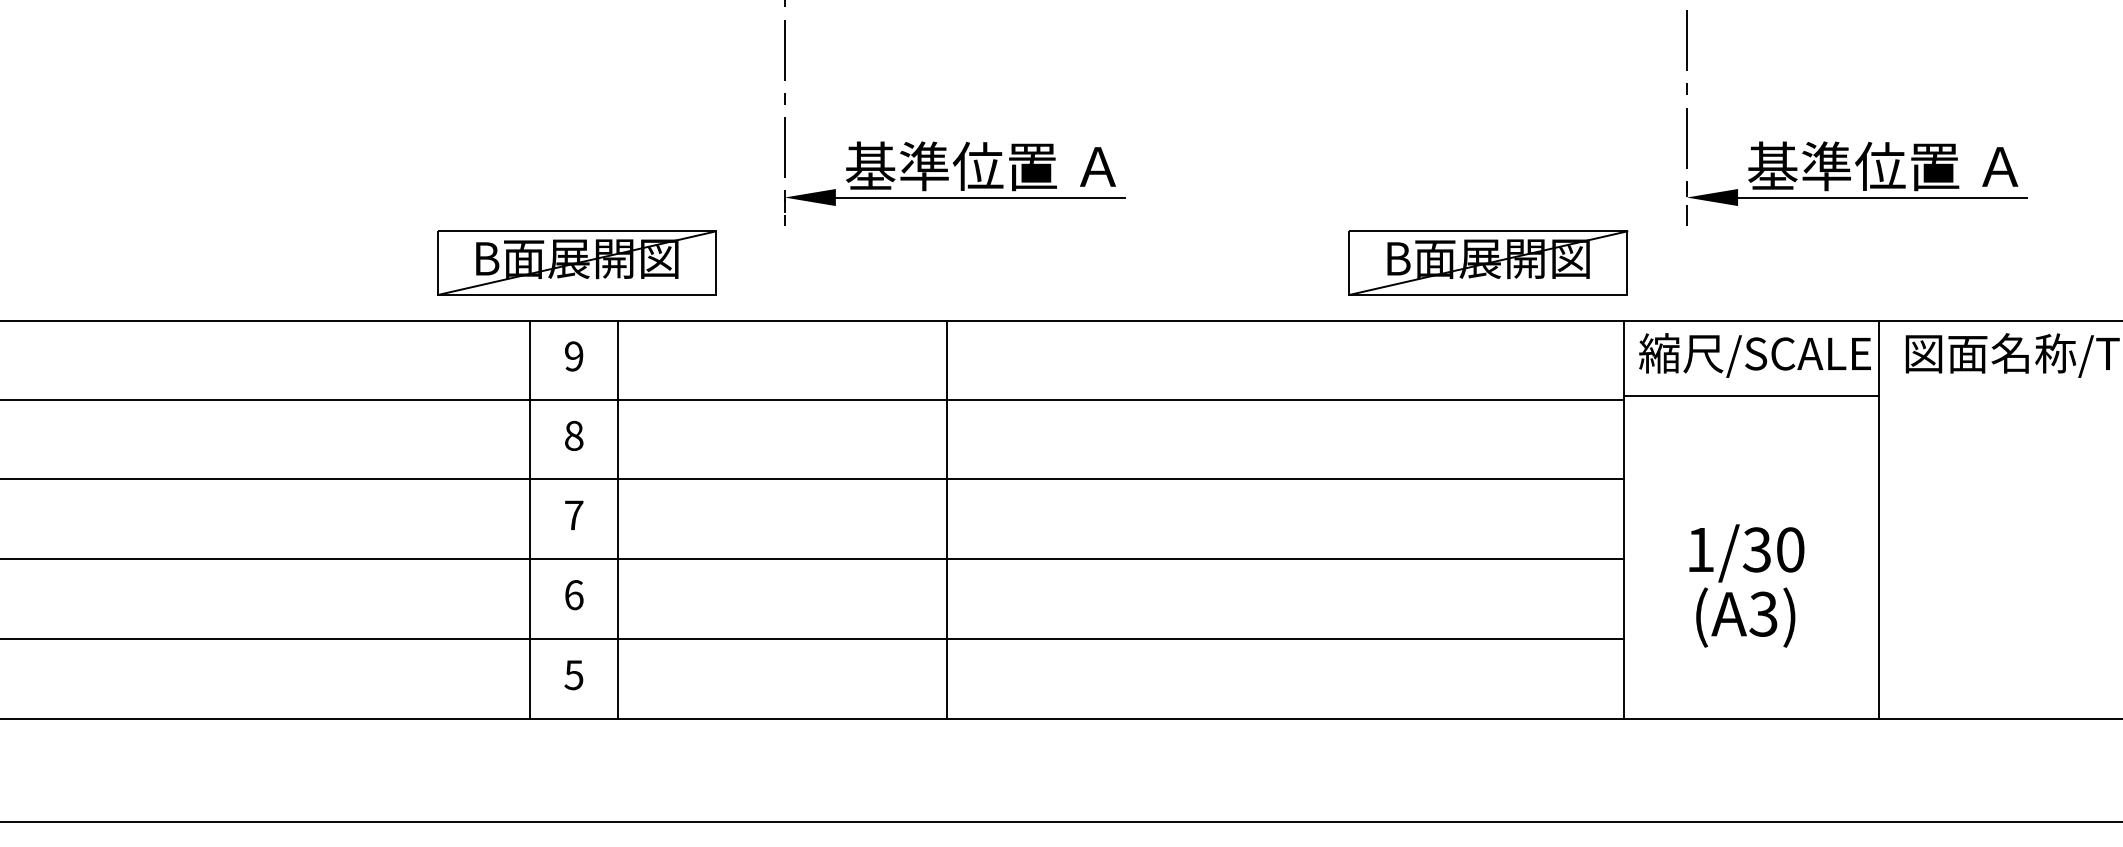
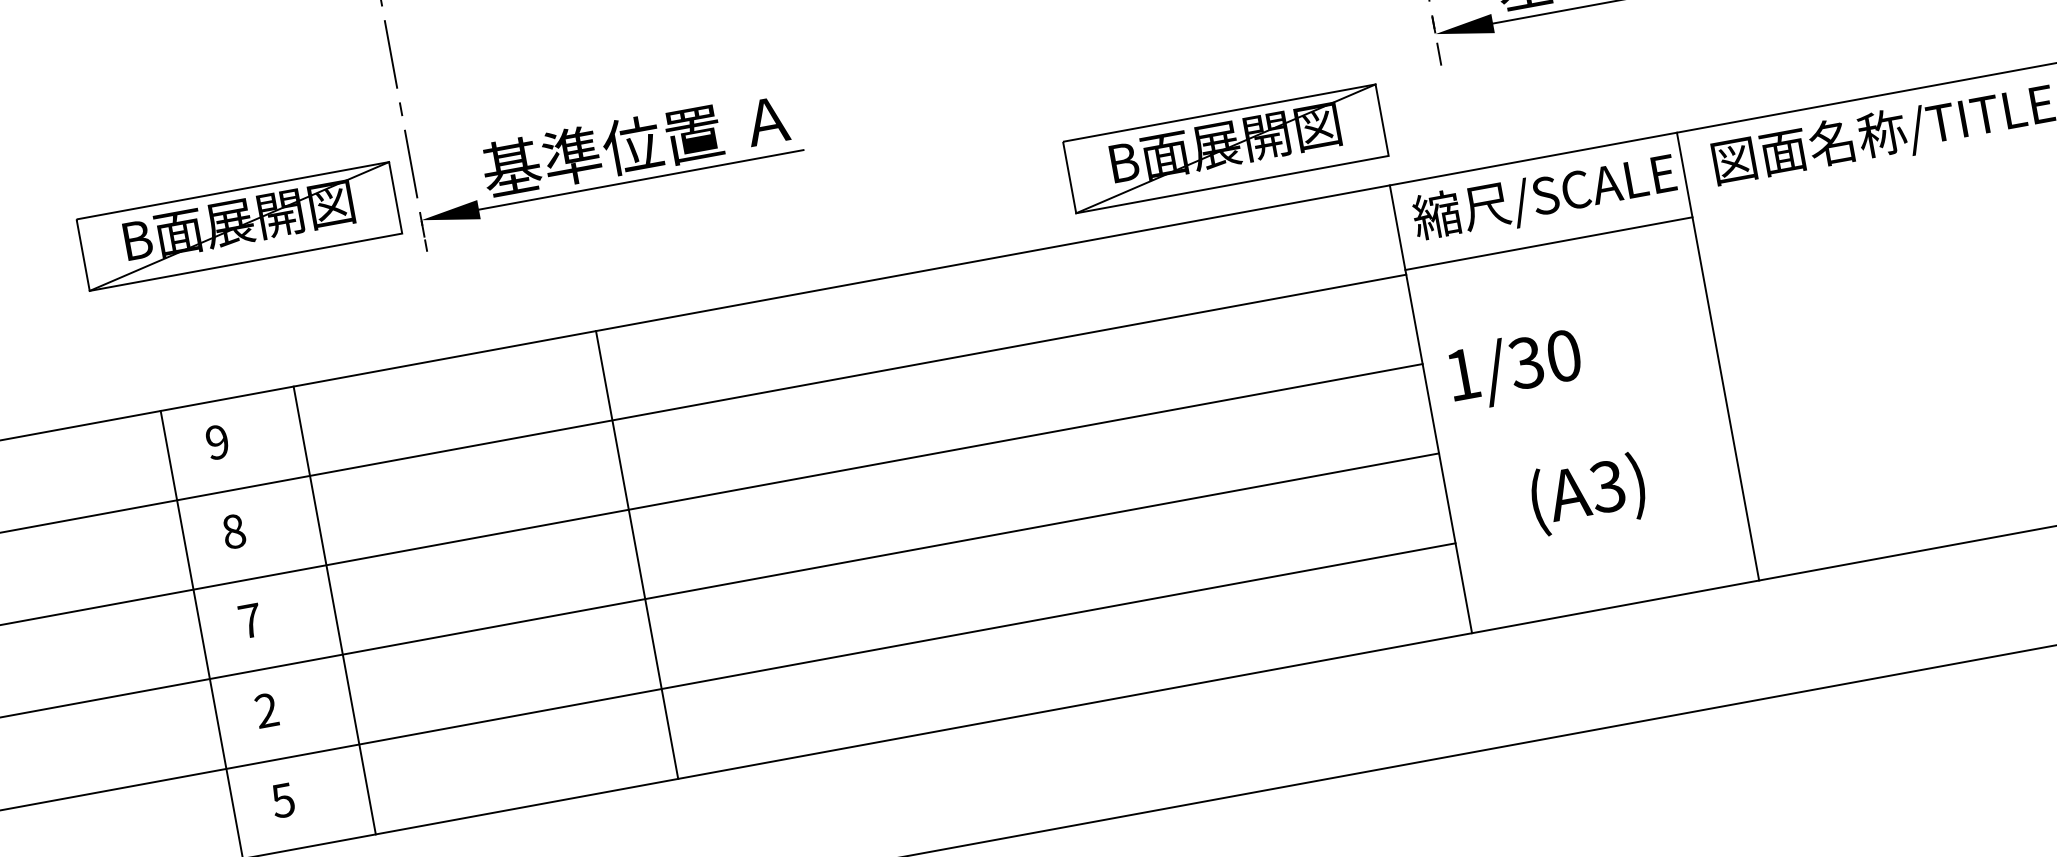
part: (576, 262) -> (238, 225), moved
line: (618, 519) -> (334, 610), moved
line: (947, 519) -> (637, 554), moved
text: (1746, 553) -> (1515, 369), moved
text: (574, 595) -> (267, 710), 6 -> 2

